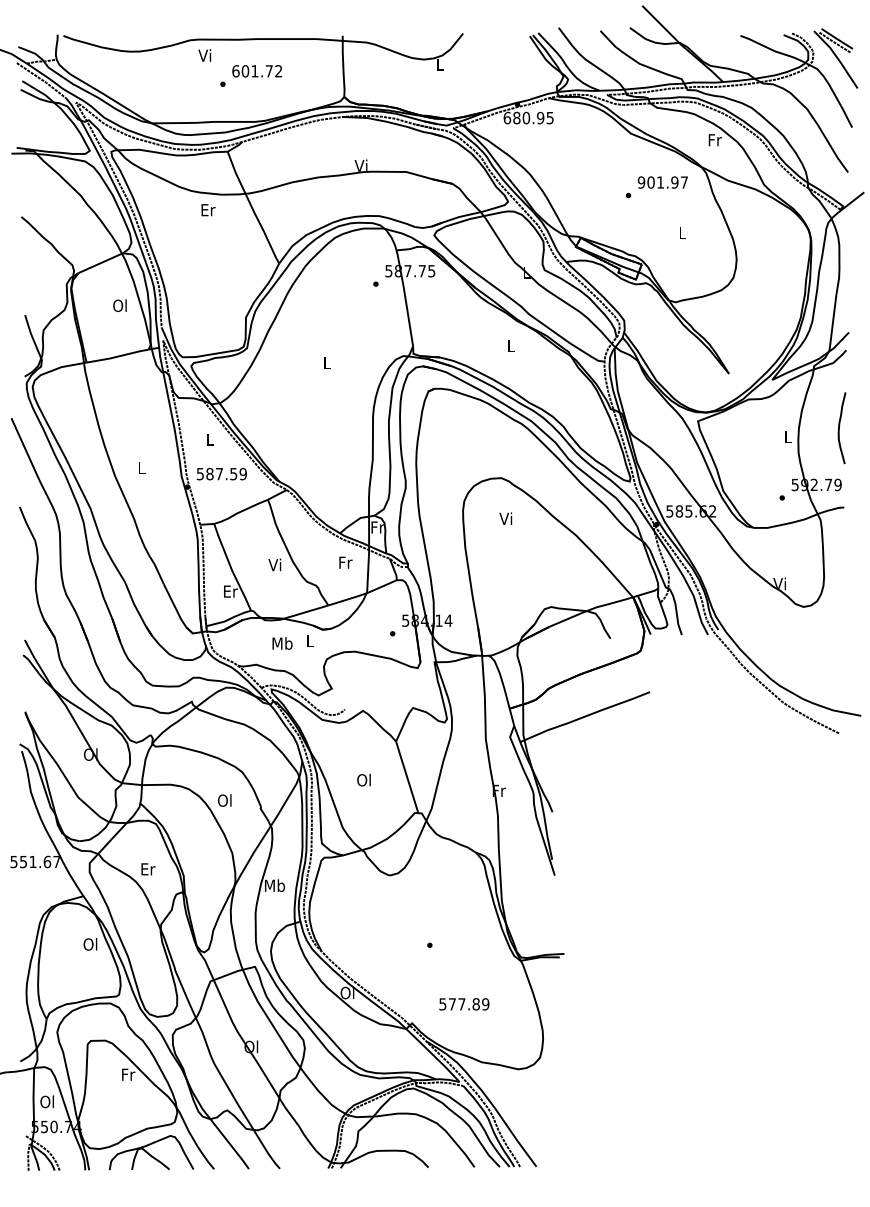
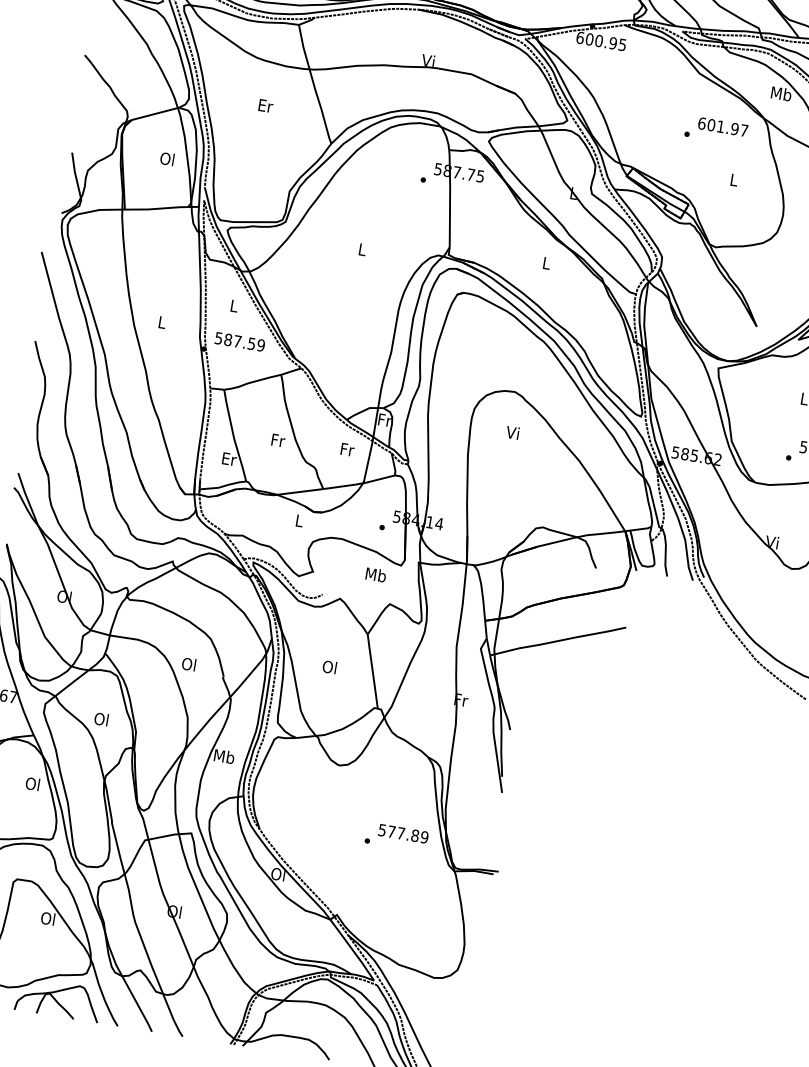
text: (516, 117) -> (589, 38), 680.95 -> 600.95
text: (714, 139) -> (781, 93), Fr -> Mb
text: (641, 182) -> (701, 123), 901.97 -> 601.97
text: (208, 210) -> (265, 106), moved
text: (275, 564) -> (277, 439), Vi -> Fr
text: (282, 643) -> (376, 574), moved
text: (147, 868) -> (101, 718), Er -> Ol
text: (464, 1004) -> (403, 834), moved
text: (127, 1074) -> (47, 918), Fr -> Ol

